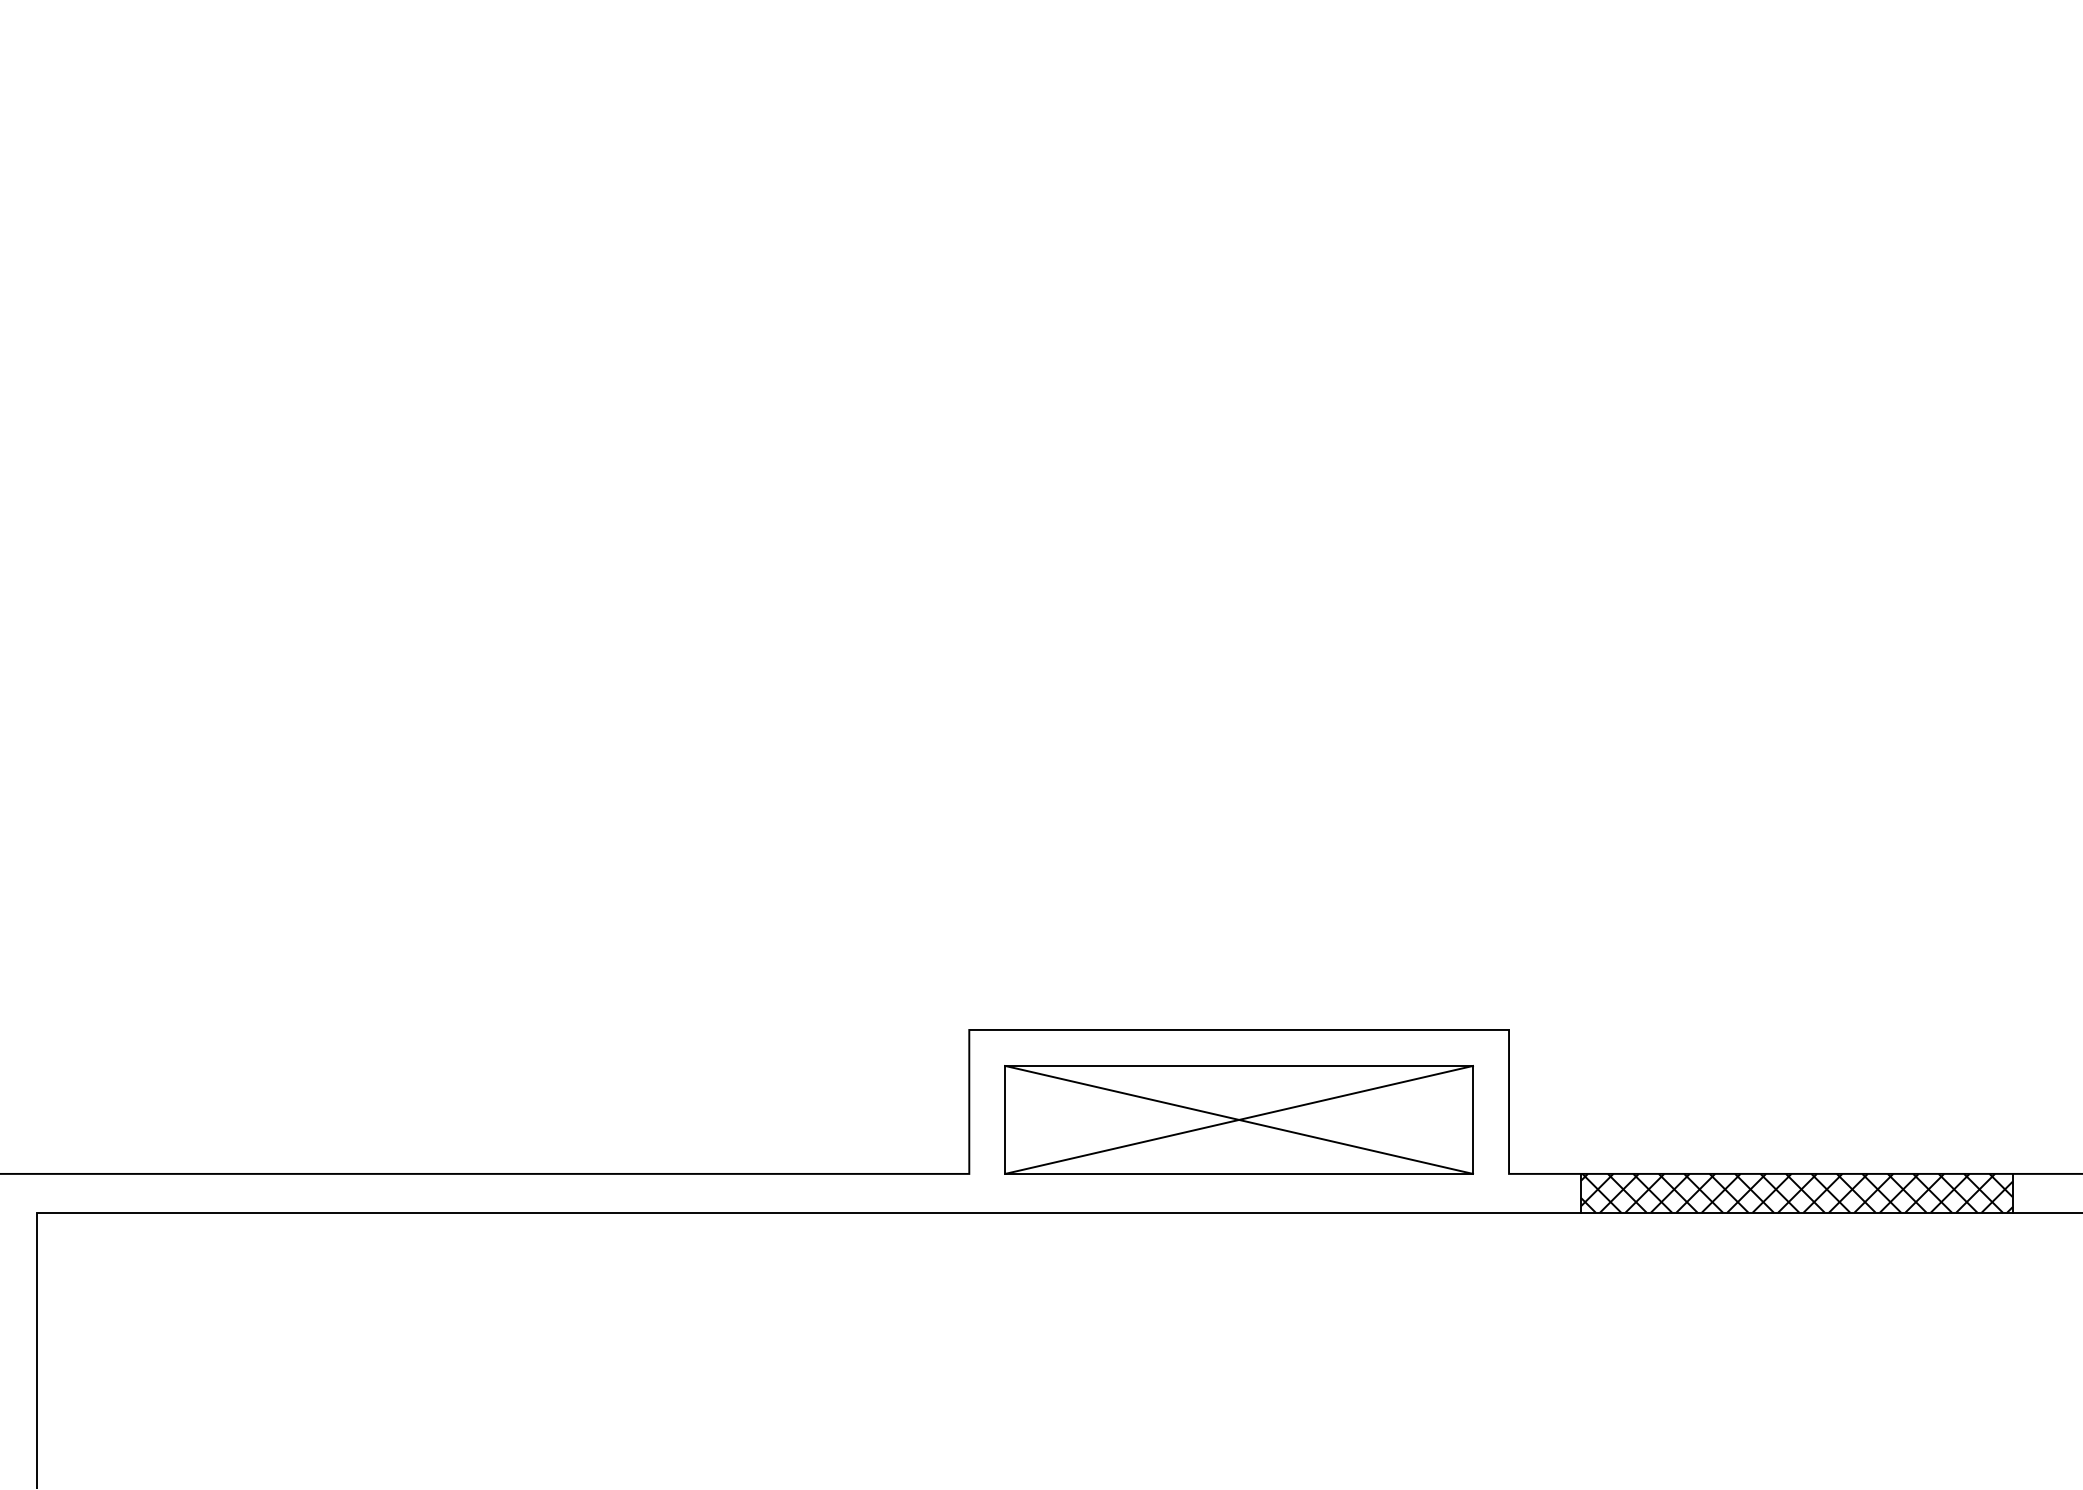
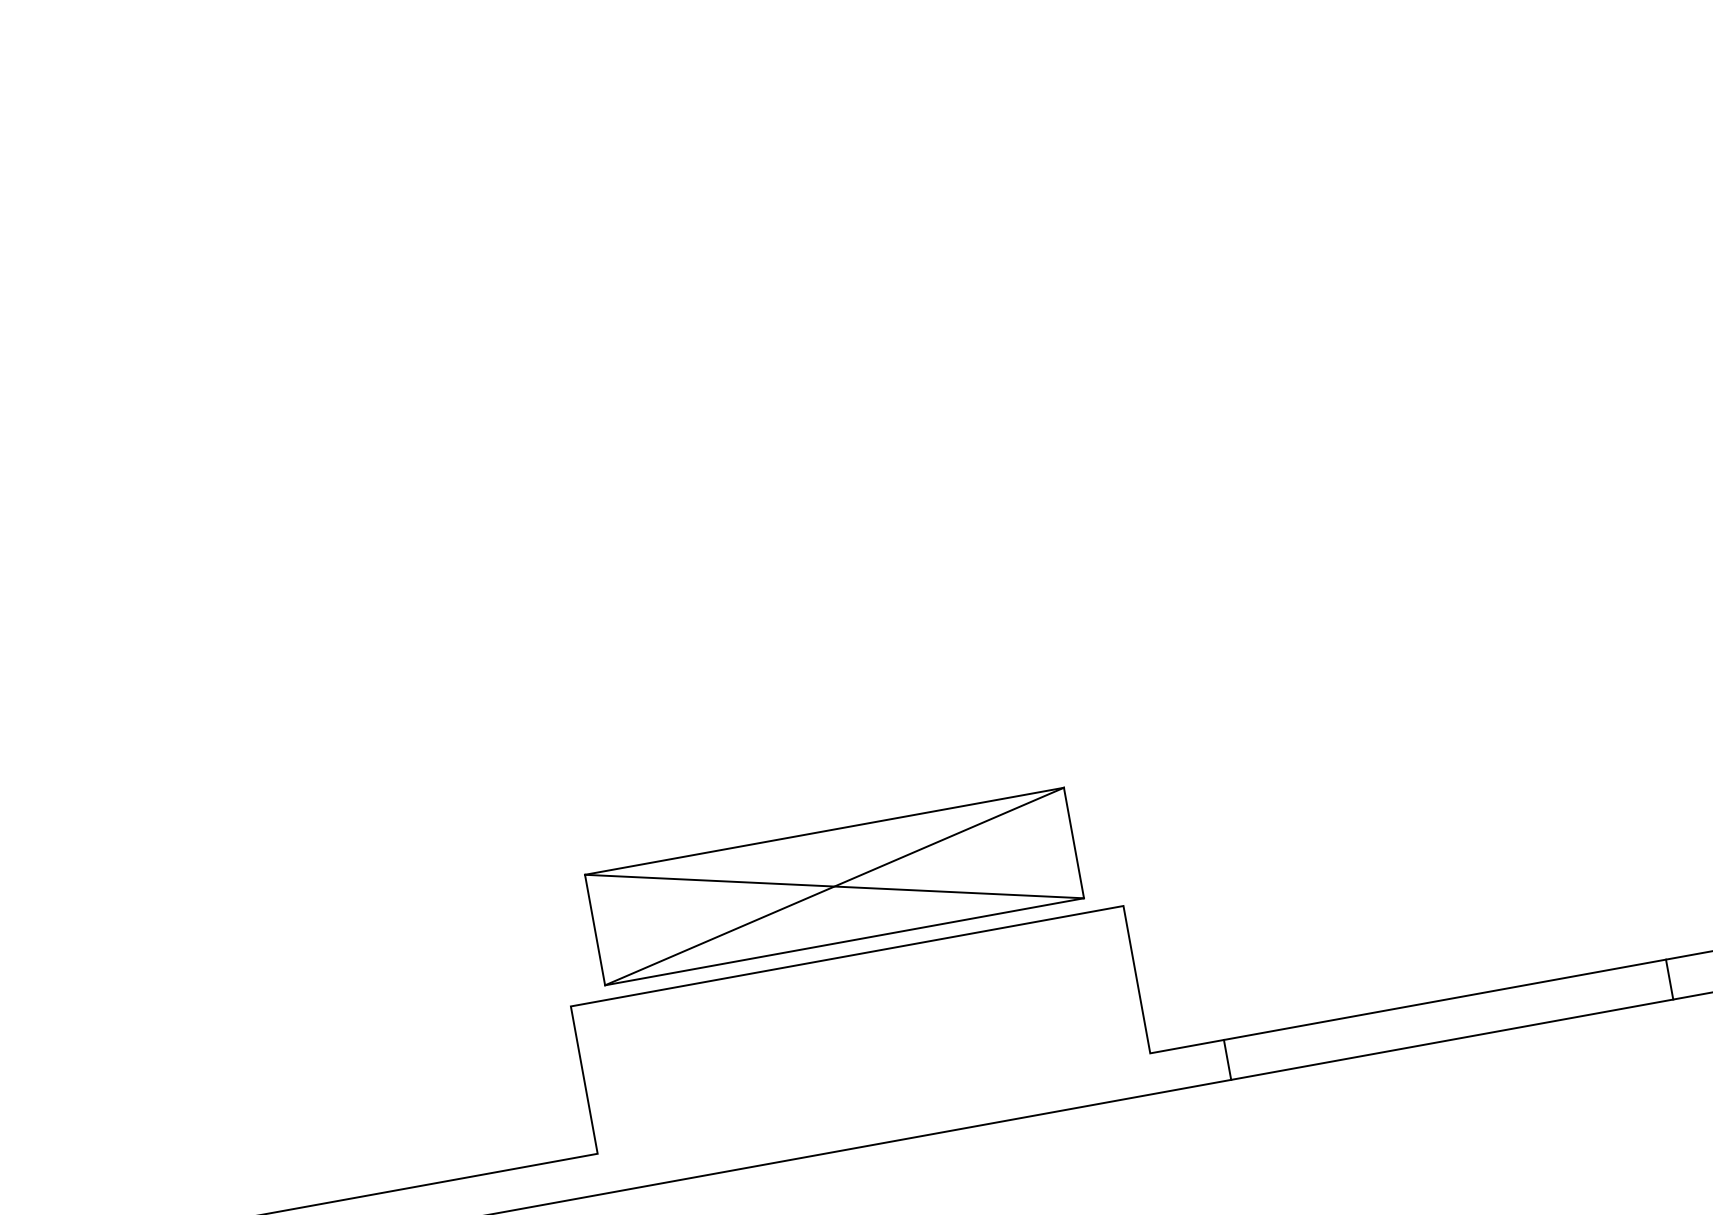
part: (1238, 1119) -> (833, 886), moved
hatch: (1796, 1192) -> (1448, 1018), removed

